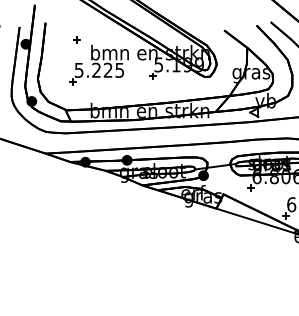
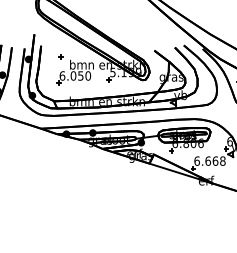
text: (99, 69) -> (75, 75), 5.225 -> 6.050

